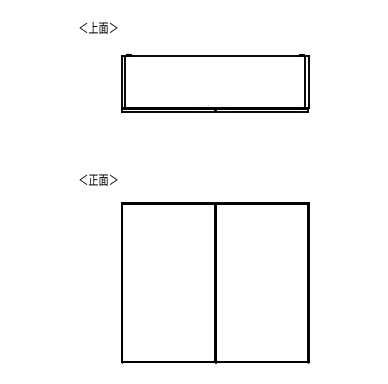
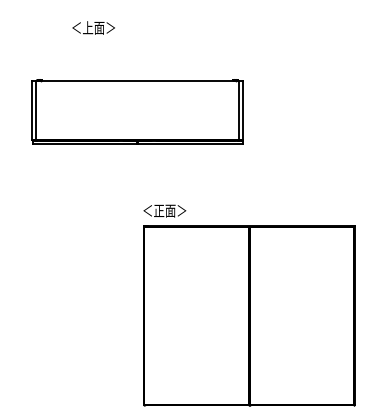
text: (98, 27) -> (93, 27), moved
part: (215, 82) -> (137, 111), moved
text: (98, 179) -> (164, 210), moved

